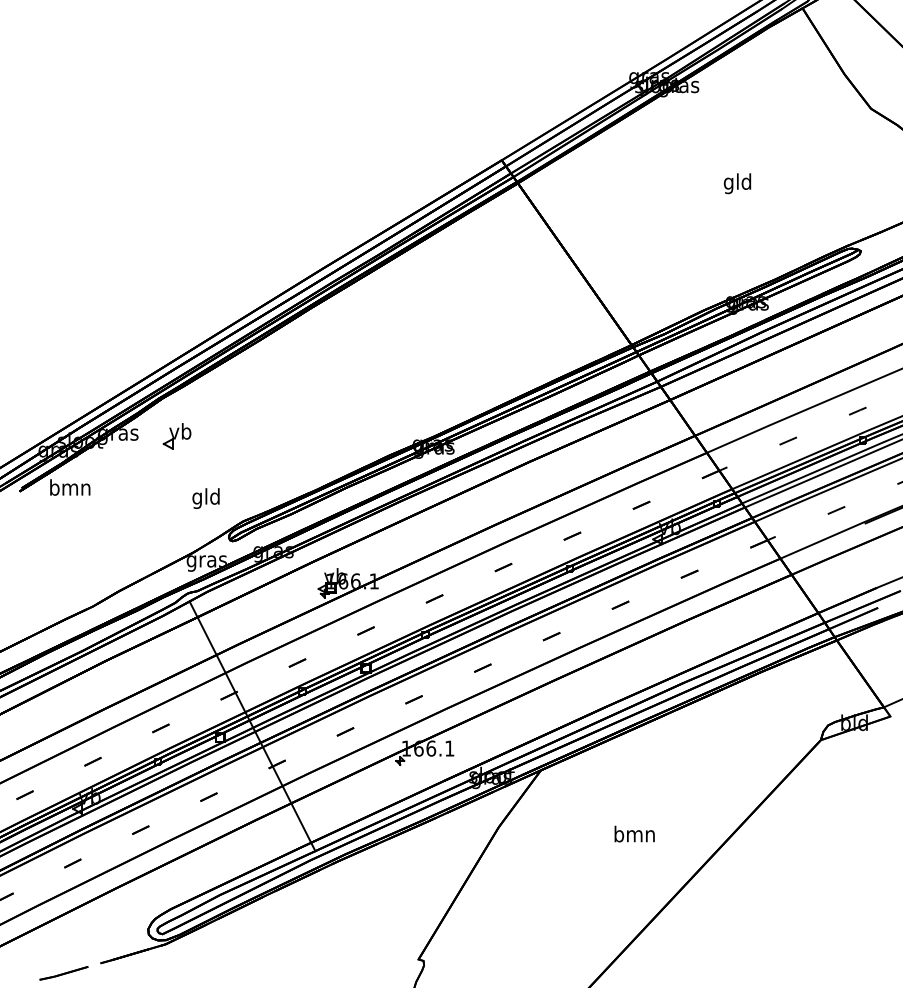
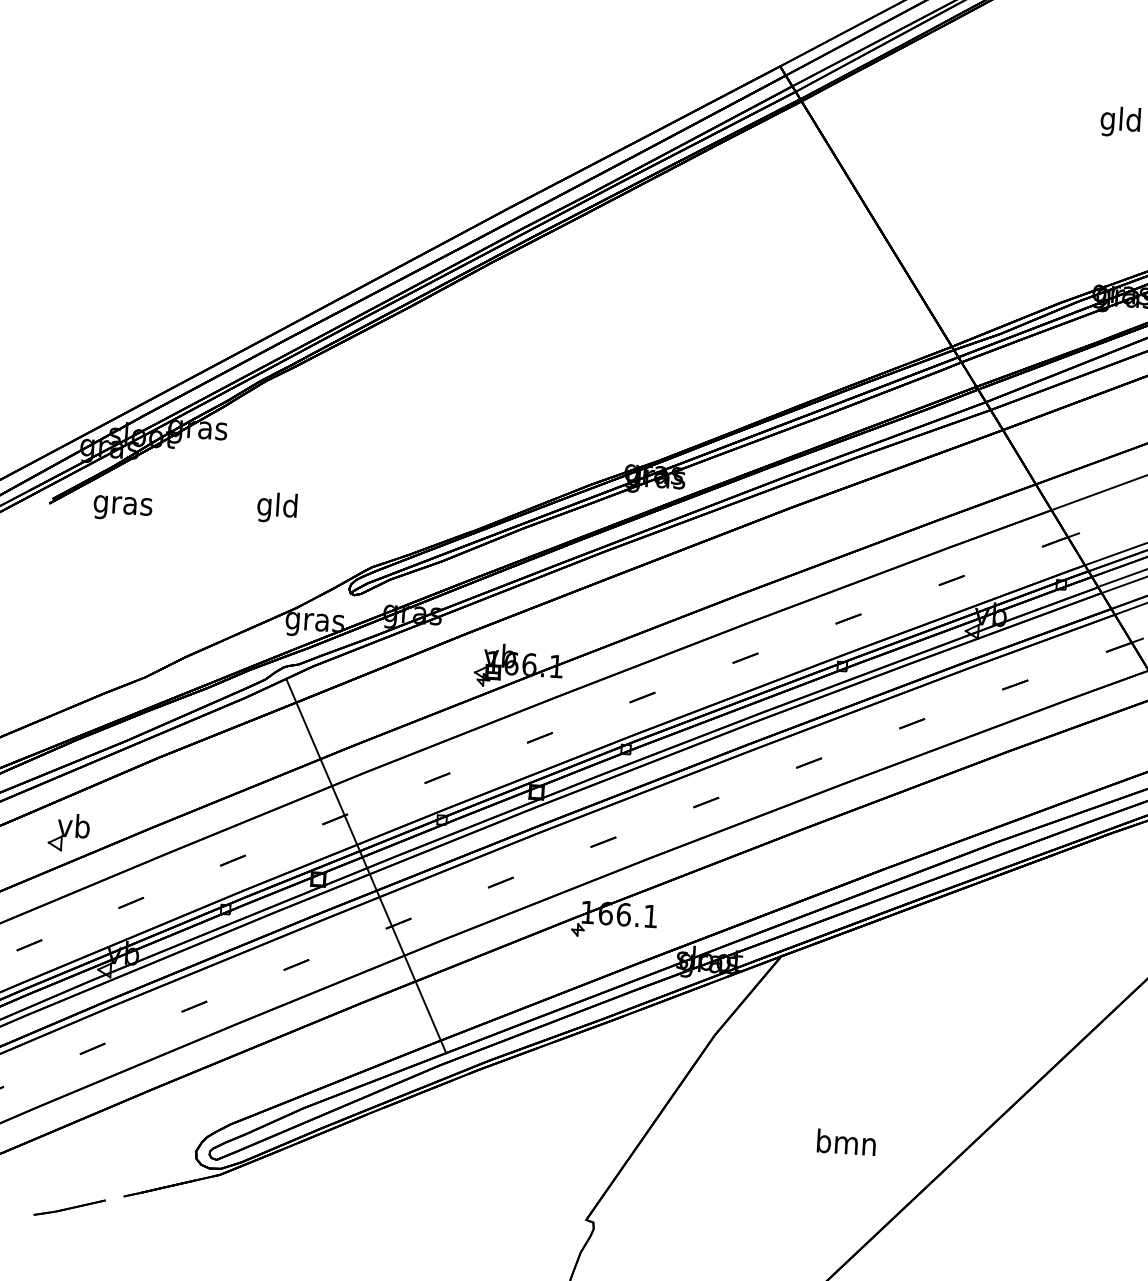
part: (176, 436) -> (67, 832), moved
text: (70, 489) -> (123, 505), bmn -> gras
text: (205, 498) -> (276, 507), moved
text: (634, 833) -> (846, 1141), moved

